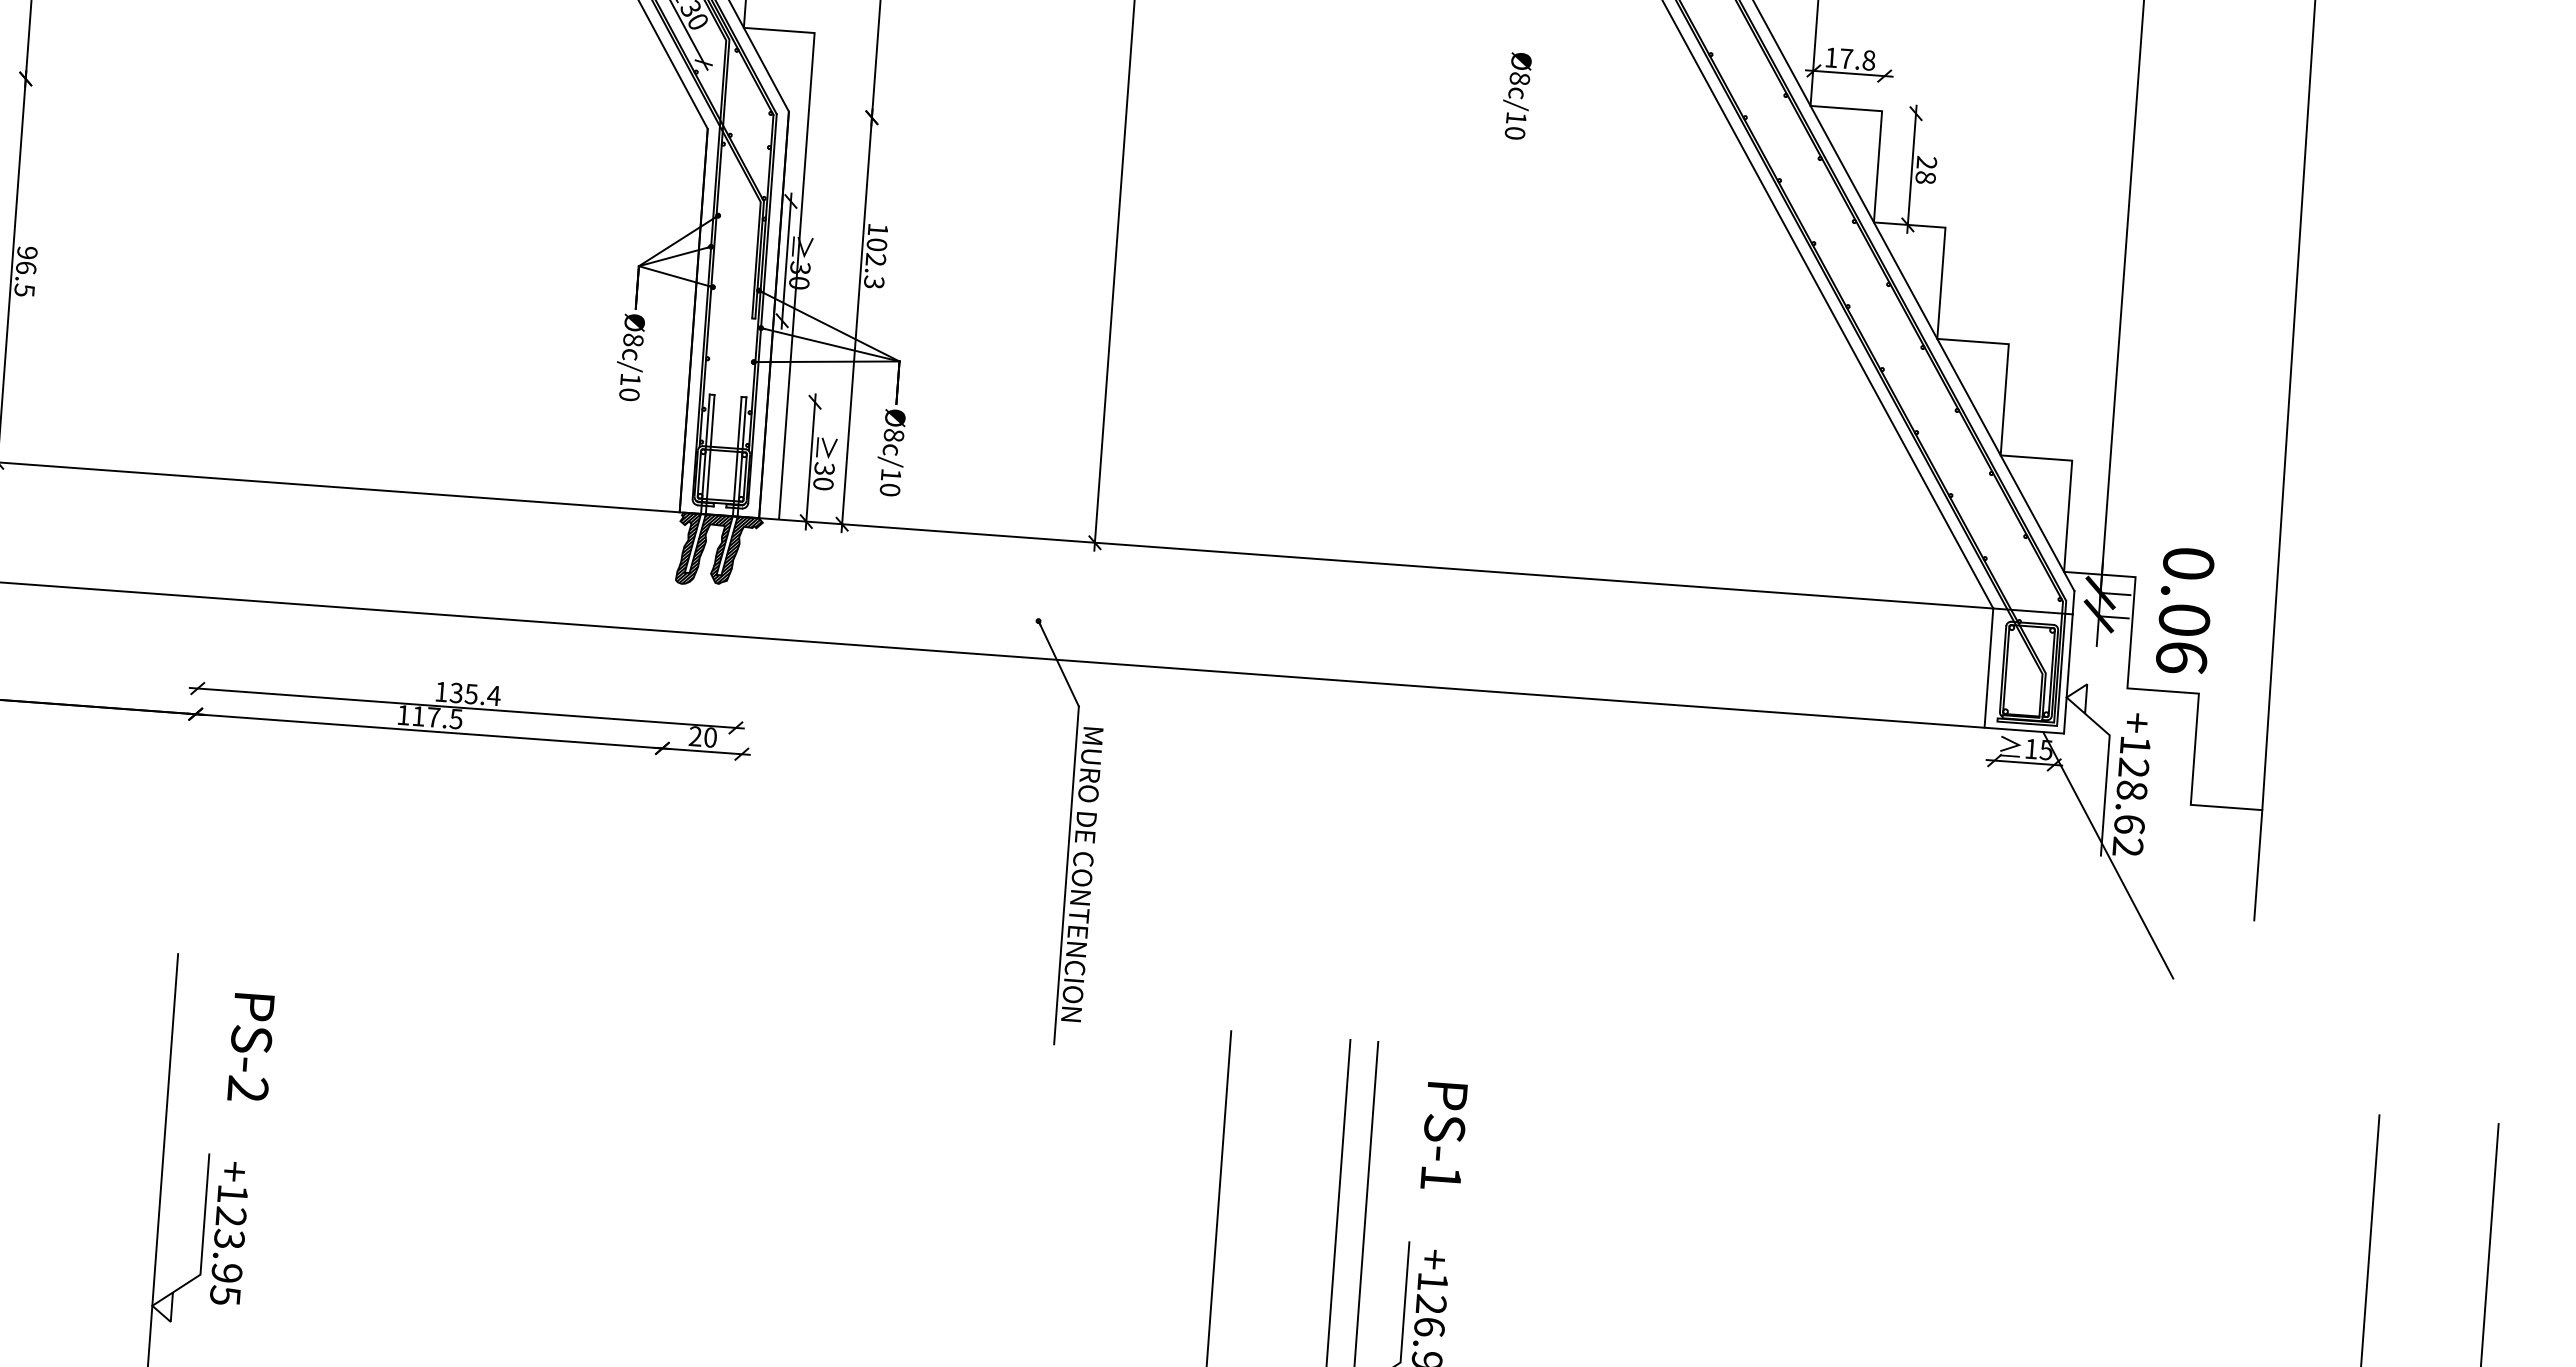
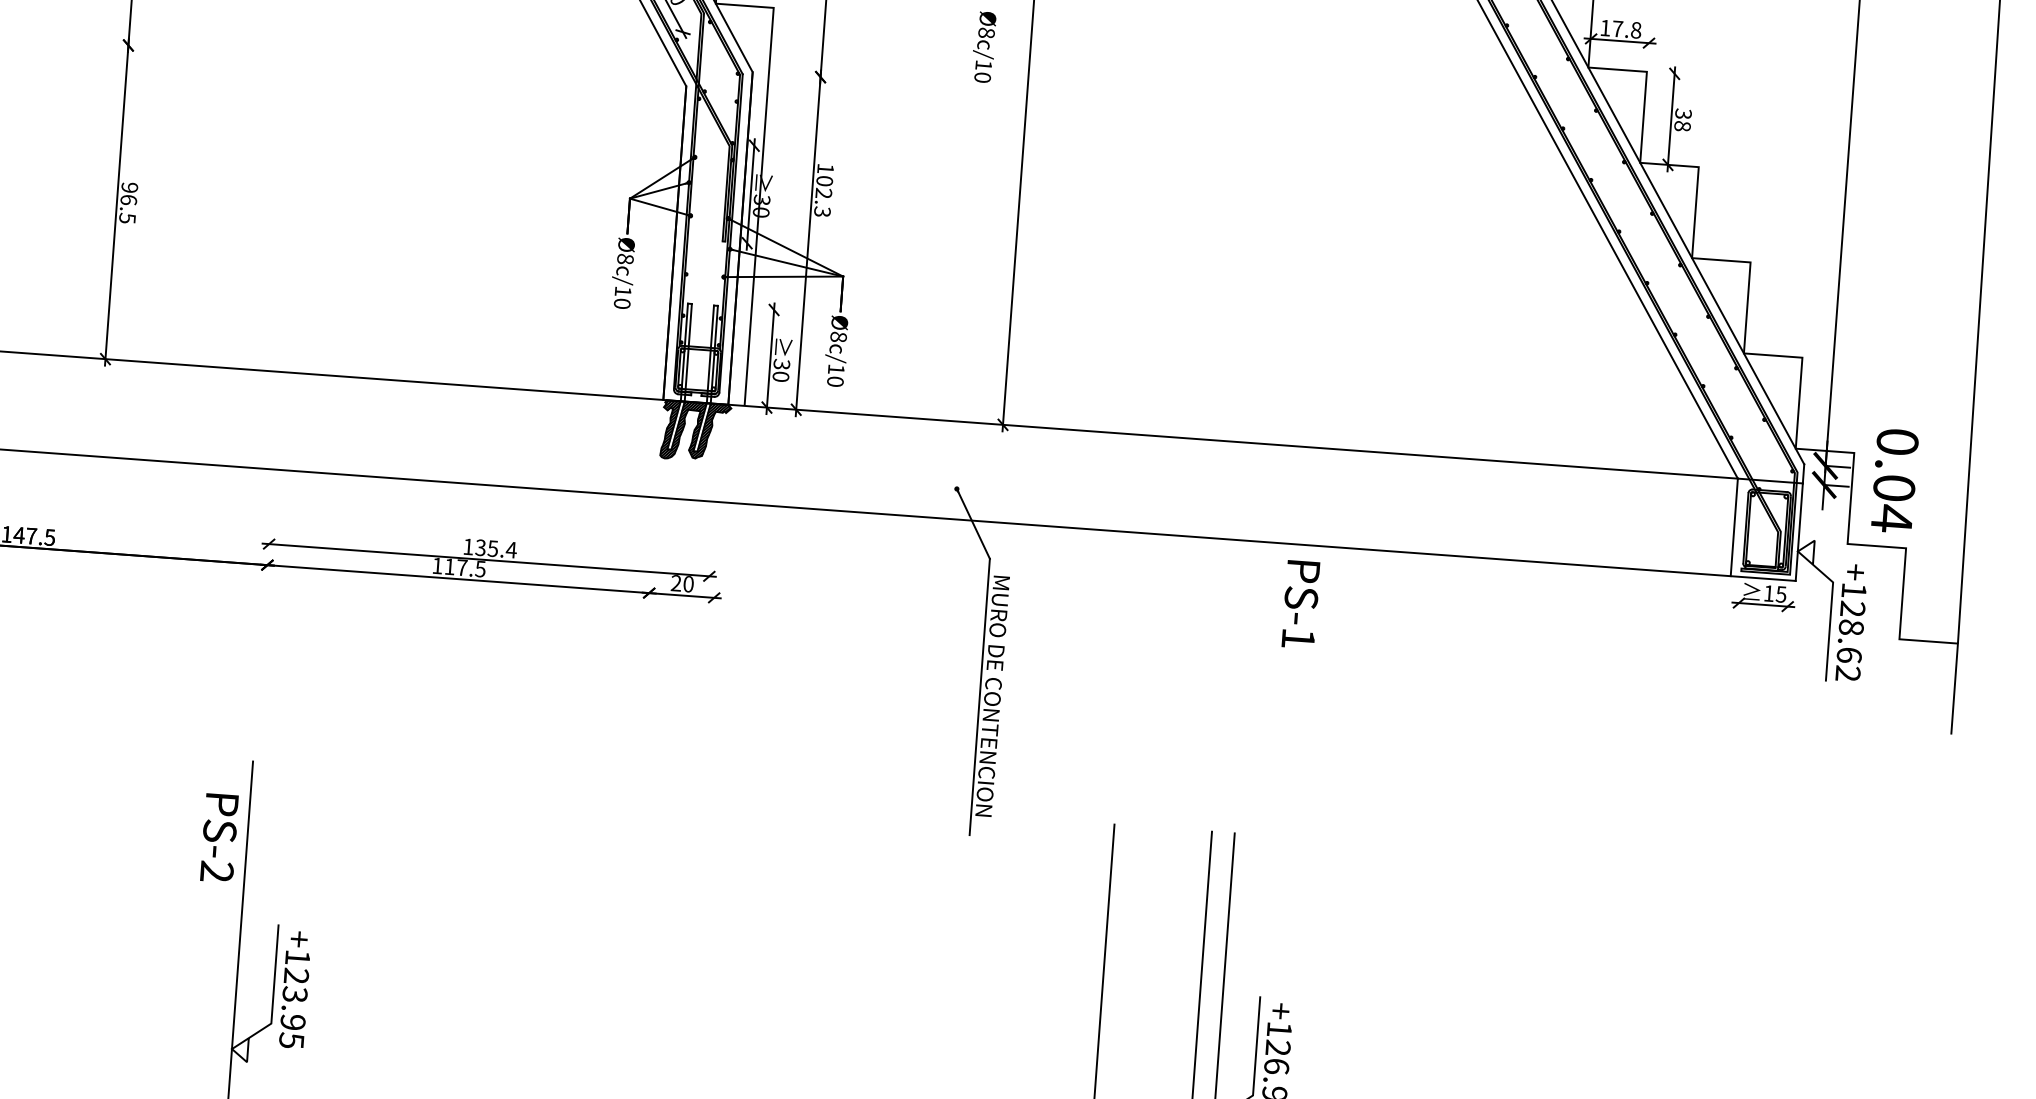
text: (1517, 95) -> (984, 46), moved
text: (1926, 161) -> (1683, 112), 28 -> 38
text: (2181, 656) -> (1891, 517), 0.06 -> 0.04
line: (2108, 855) -> (1832, 680), removed
text: (250, 1046) -> (219, 836), moved
text: (1443, 1135) -> (1300, 603), moved

